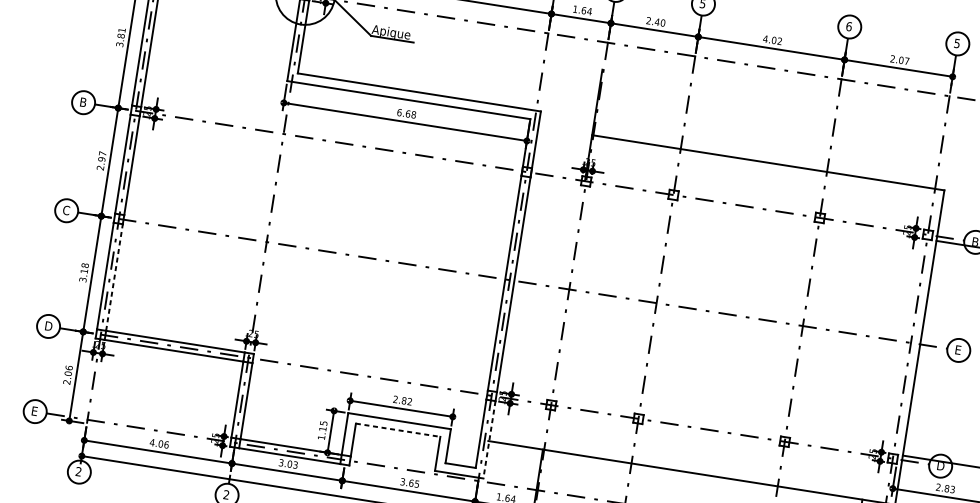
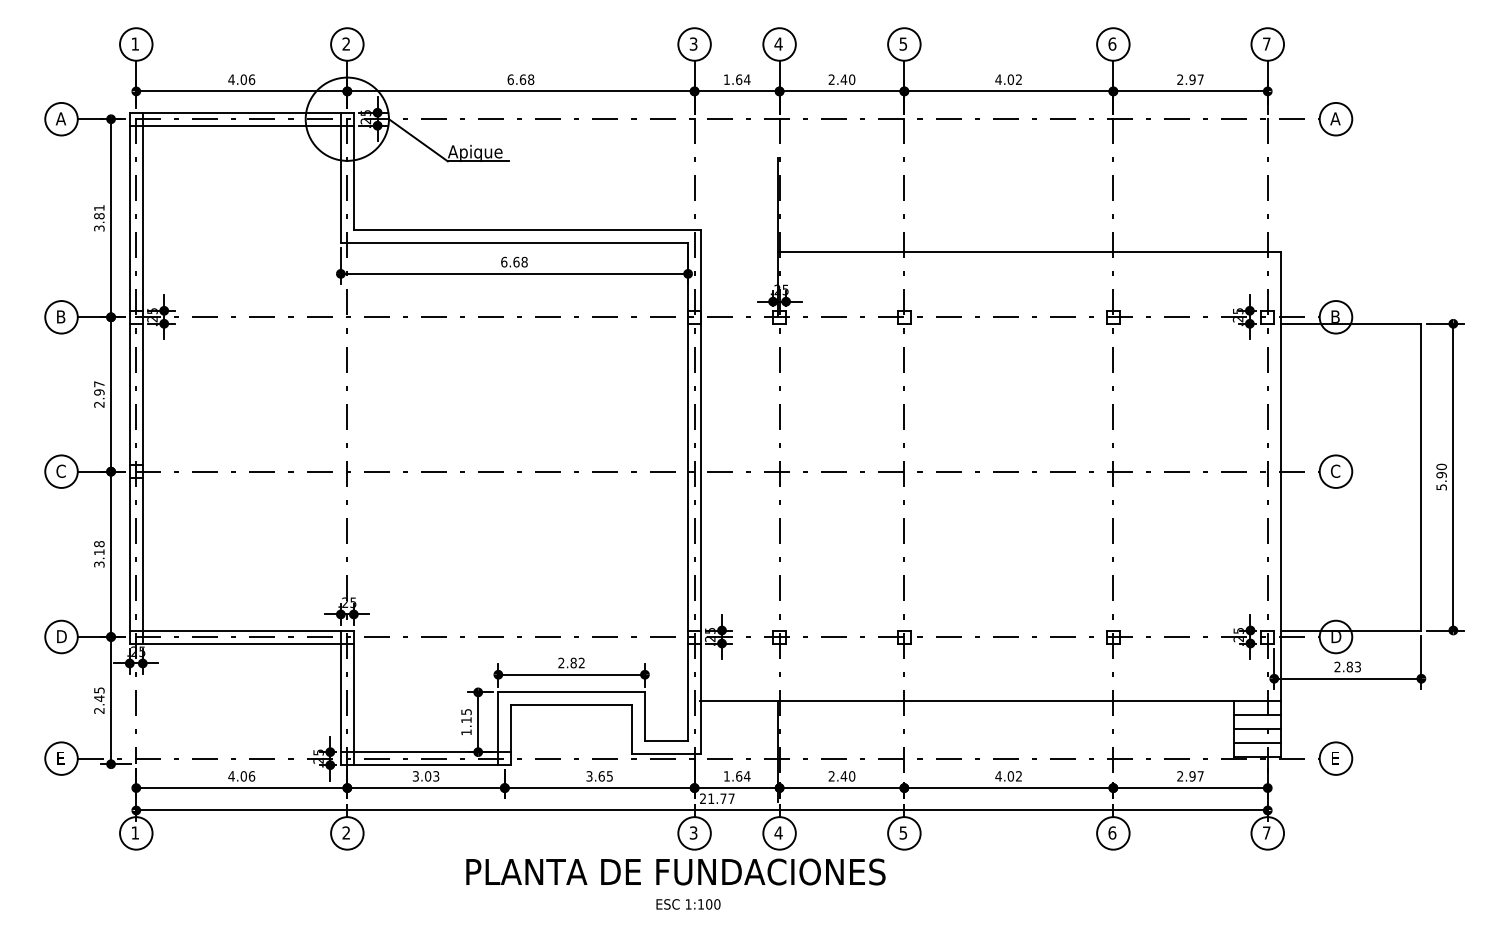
text: (957, 43) -> (1266, 43), 5 -> 7
text: (901, 60) -> (1192, 79), 2.07 -> 2.97
line: (114, 276) -> (142, 553), dashed -> solid
text: (958, 349) -> (1335, 470), E -> C
text: (68, 370) -> (99, 694), 2.06 -> 2.45
line: (398, 430) -> (572, 705), dashed -> solid
line: (489, 440) -> (701, 699), dashed -> solid
text: (78, 471) -> (134, 832), 2 -> 1

